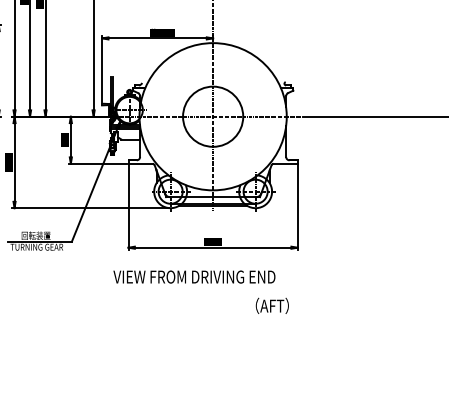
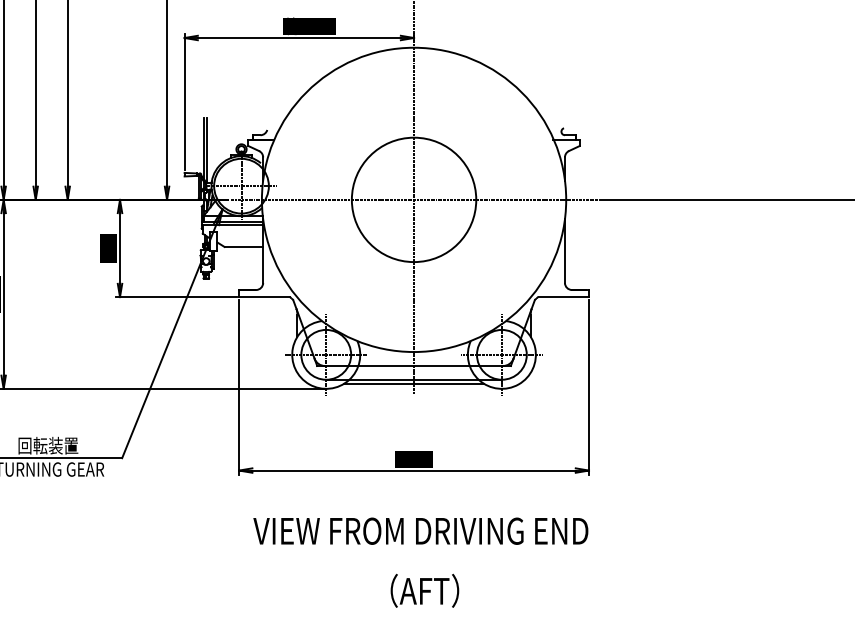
text: (194, 276) -> (421, 530), moved
text: (271, 305) -> (423, 589), moved

